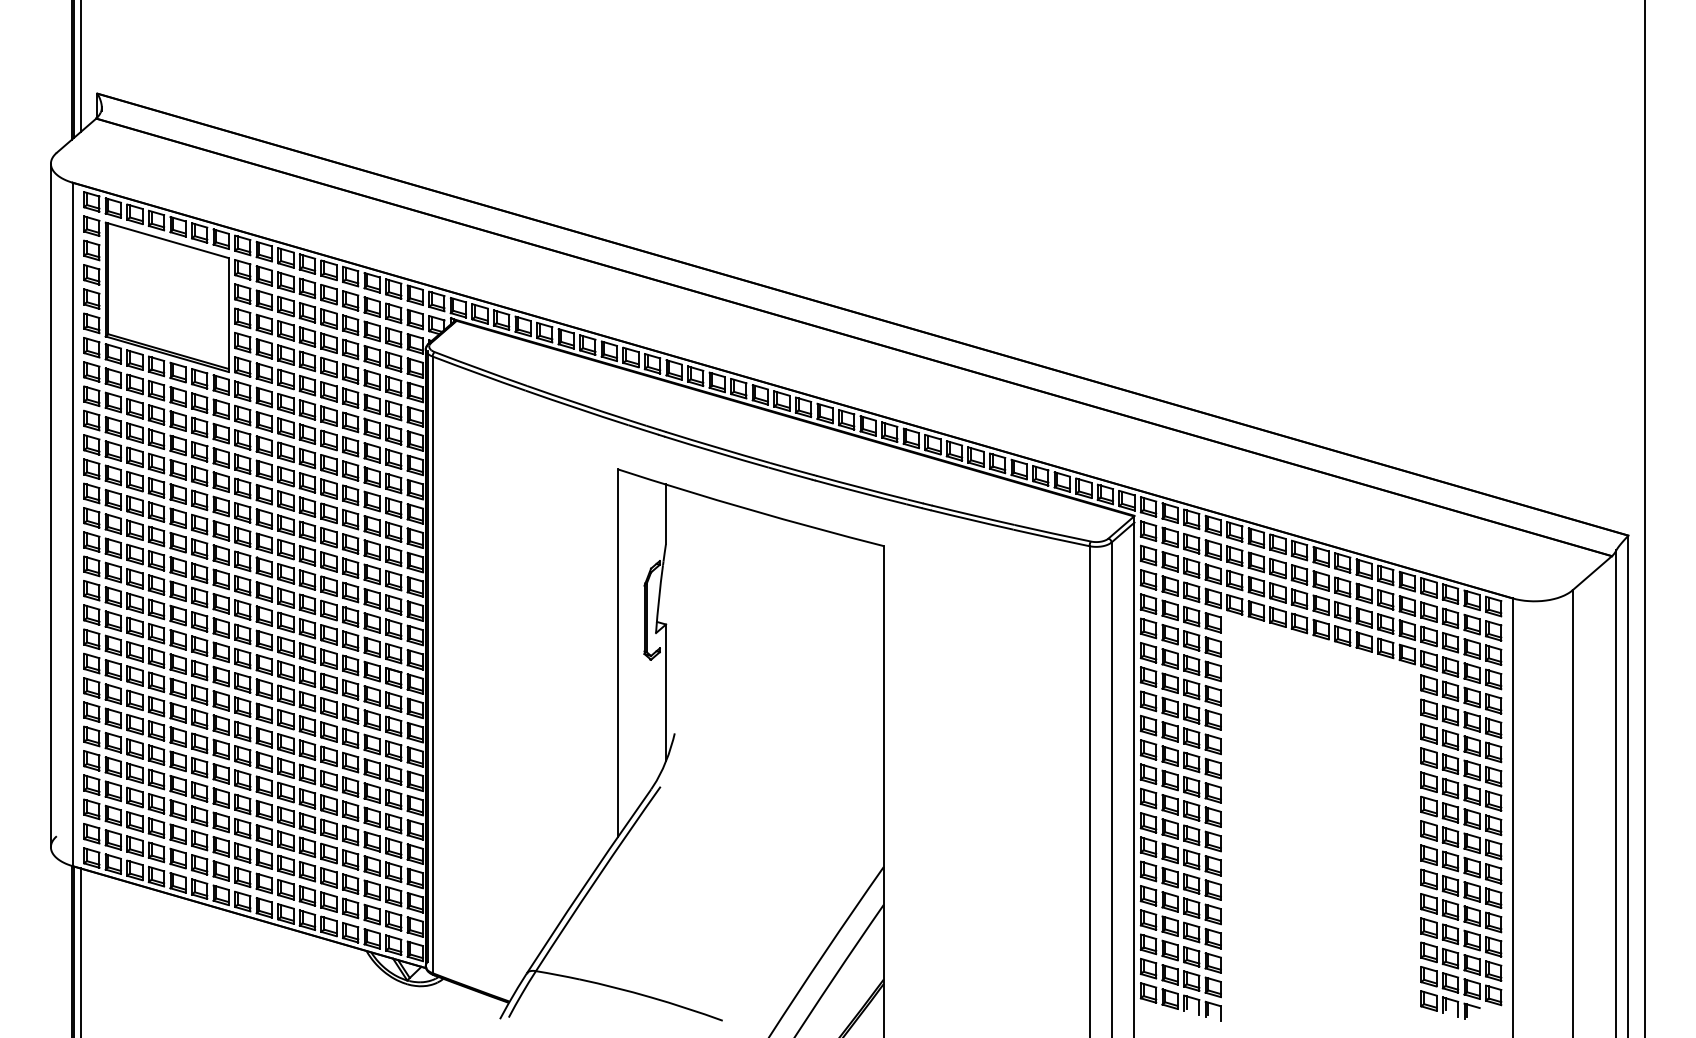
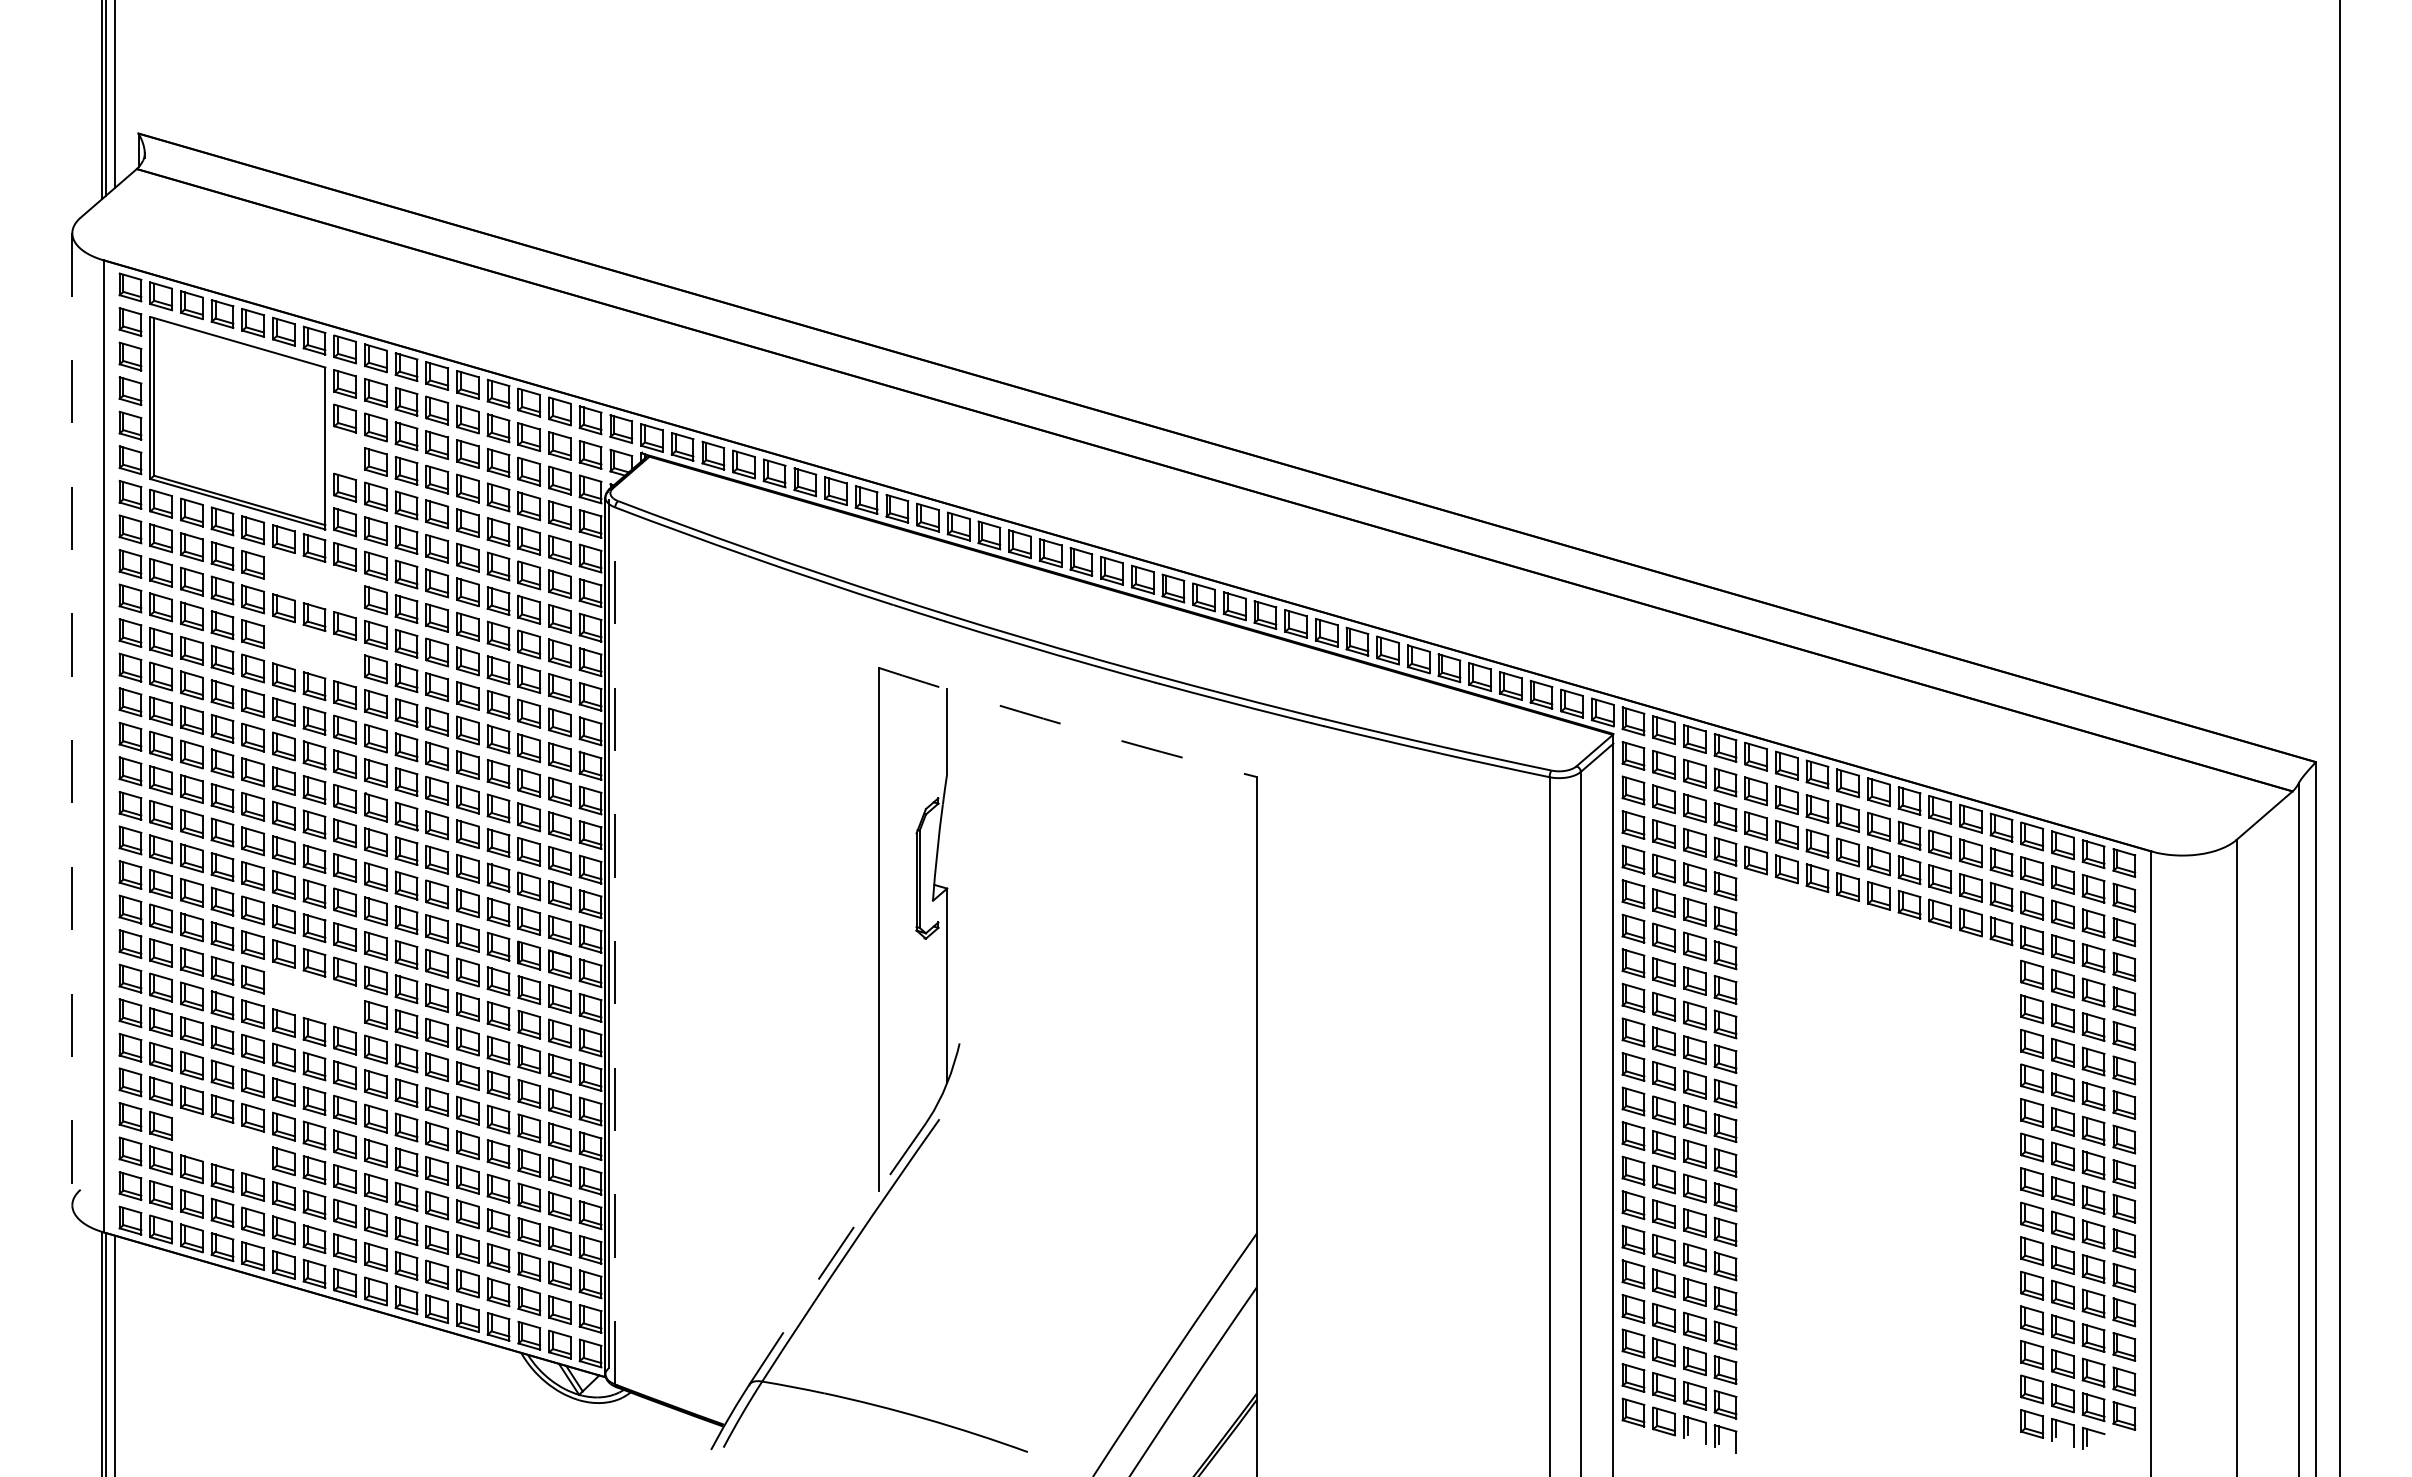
part: (242, 318) -> (344, 453), removed
part: (221, 409) -> (314, 582), removed
part: (221, 457) -> (314, 651), removed
line: (51, 505) -> (72, 719), solid -> dashed
arc: (750, 509) -> (1067, 725), solid -> dashed
line: (432, 664) -> (615, 945), solid -> dashed
part: (221, 701) -> (314, 997), removed
part: (156, 803) -> (222, 1143), removed
line: (588, 880) -> (836, 1252), solid -> dashed

